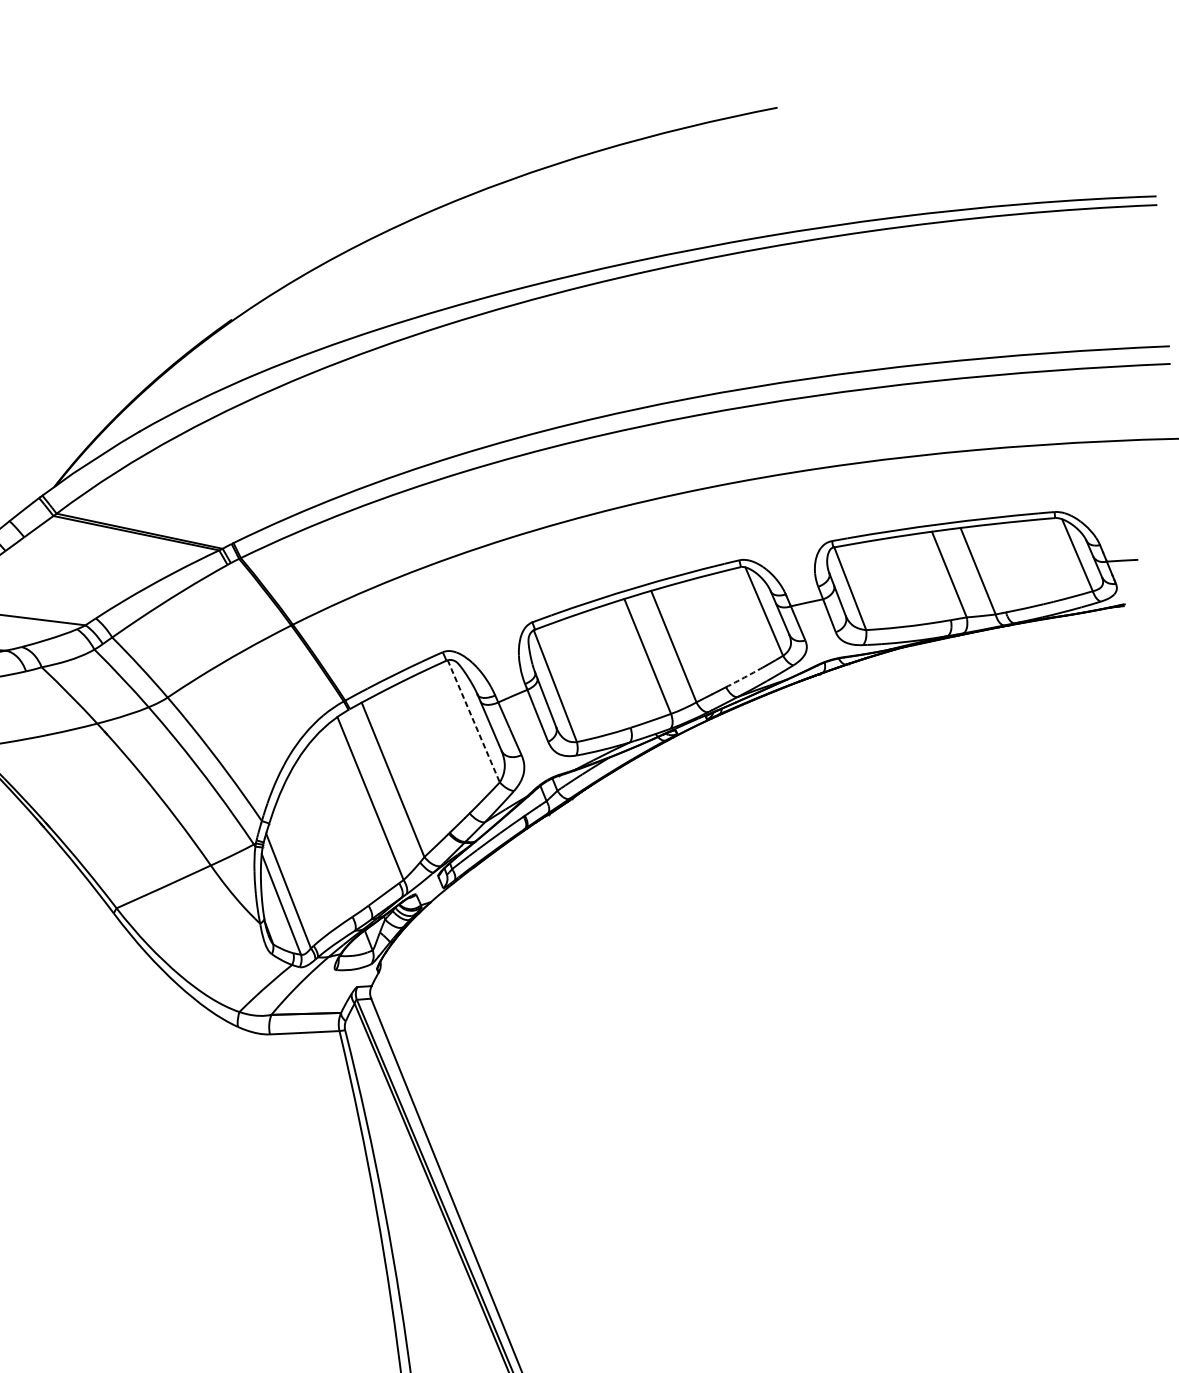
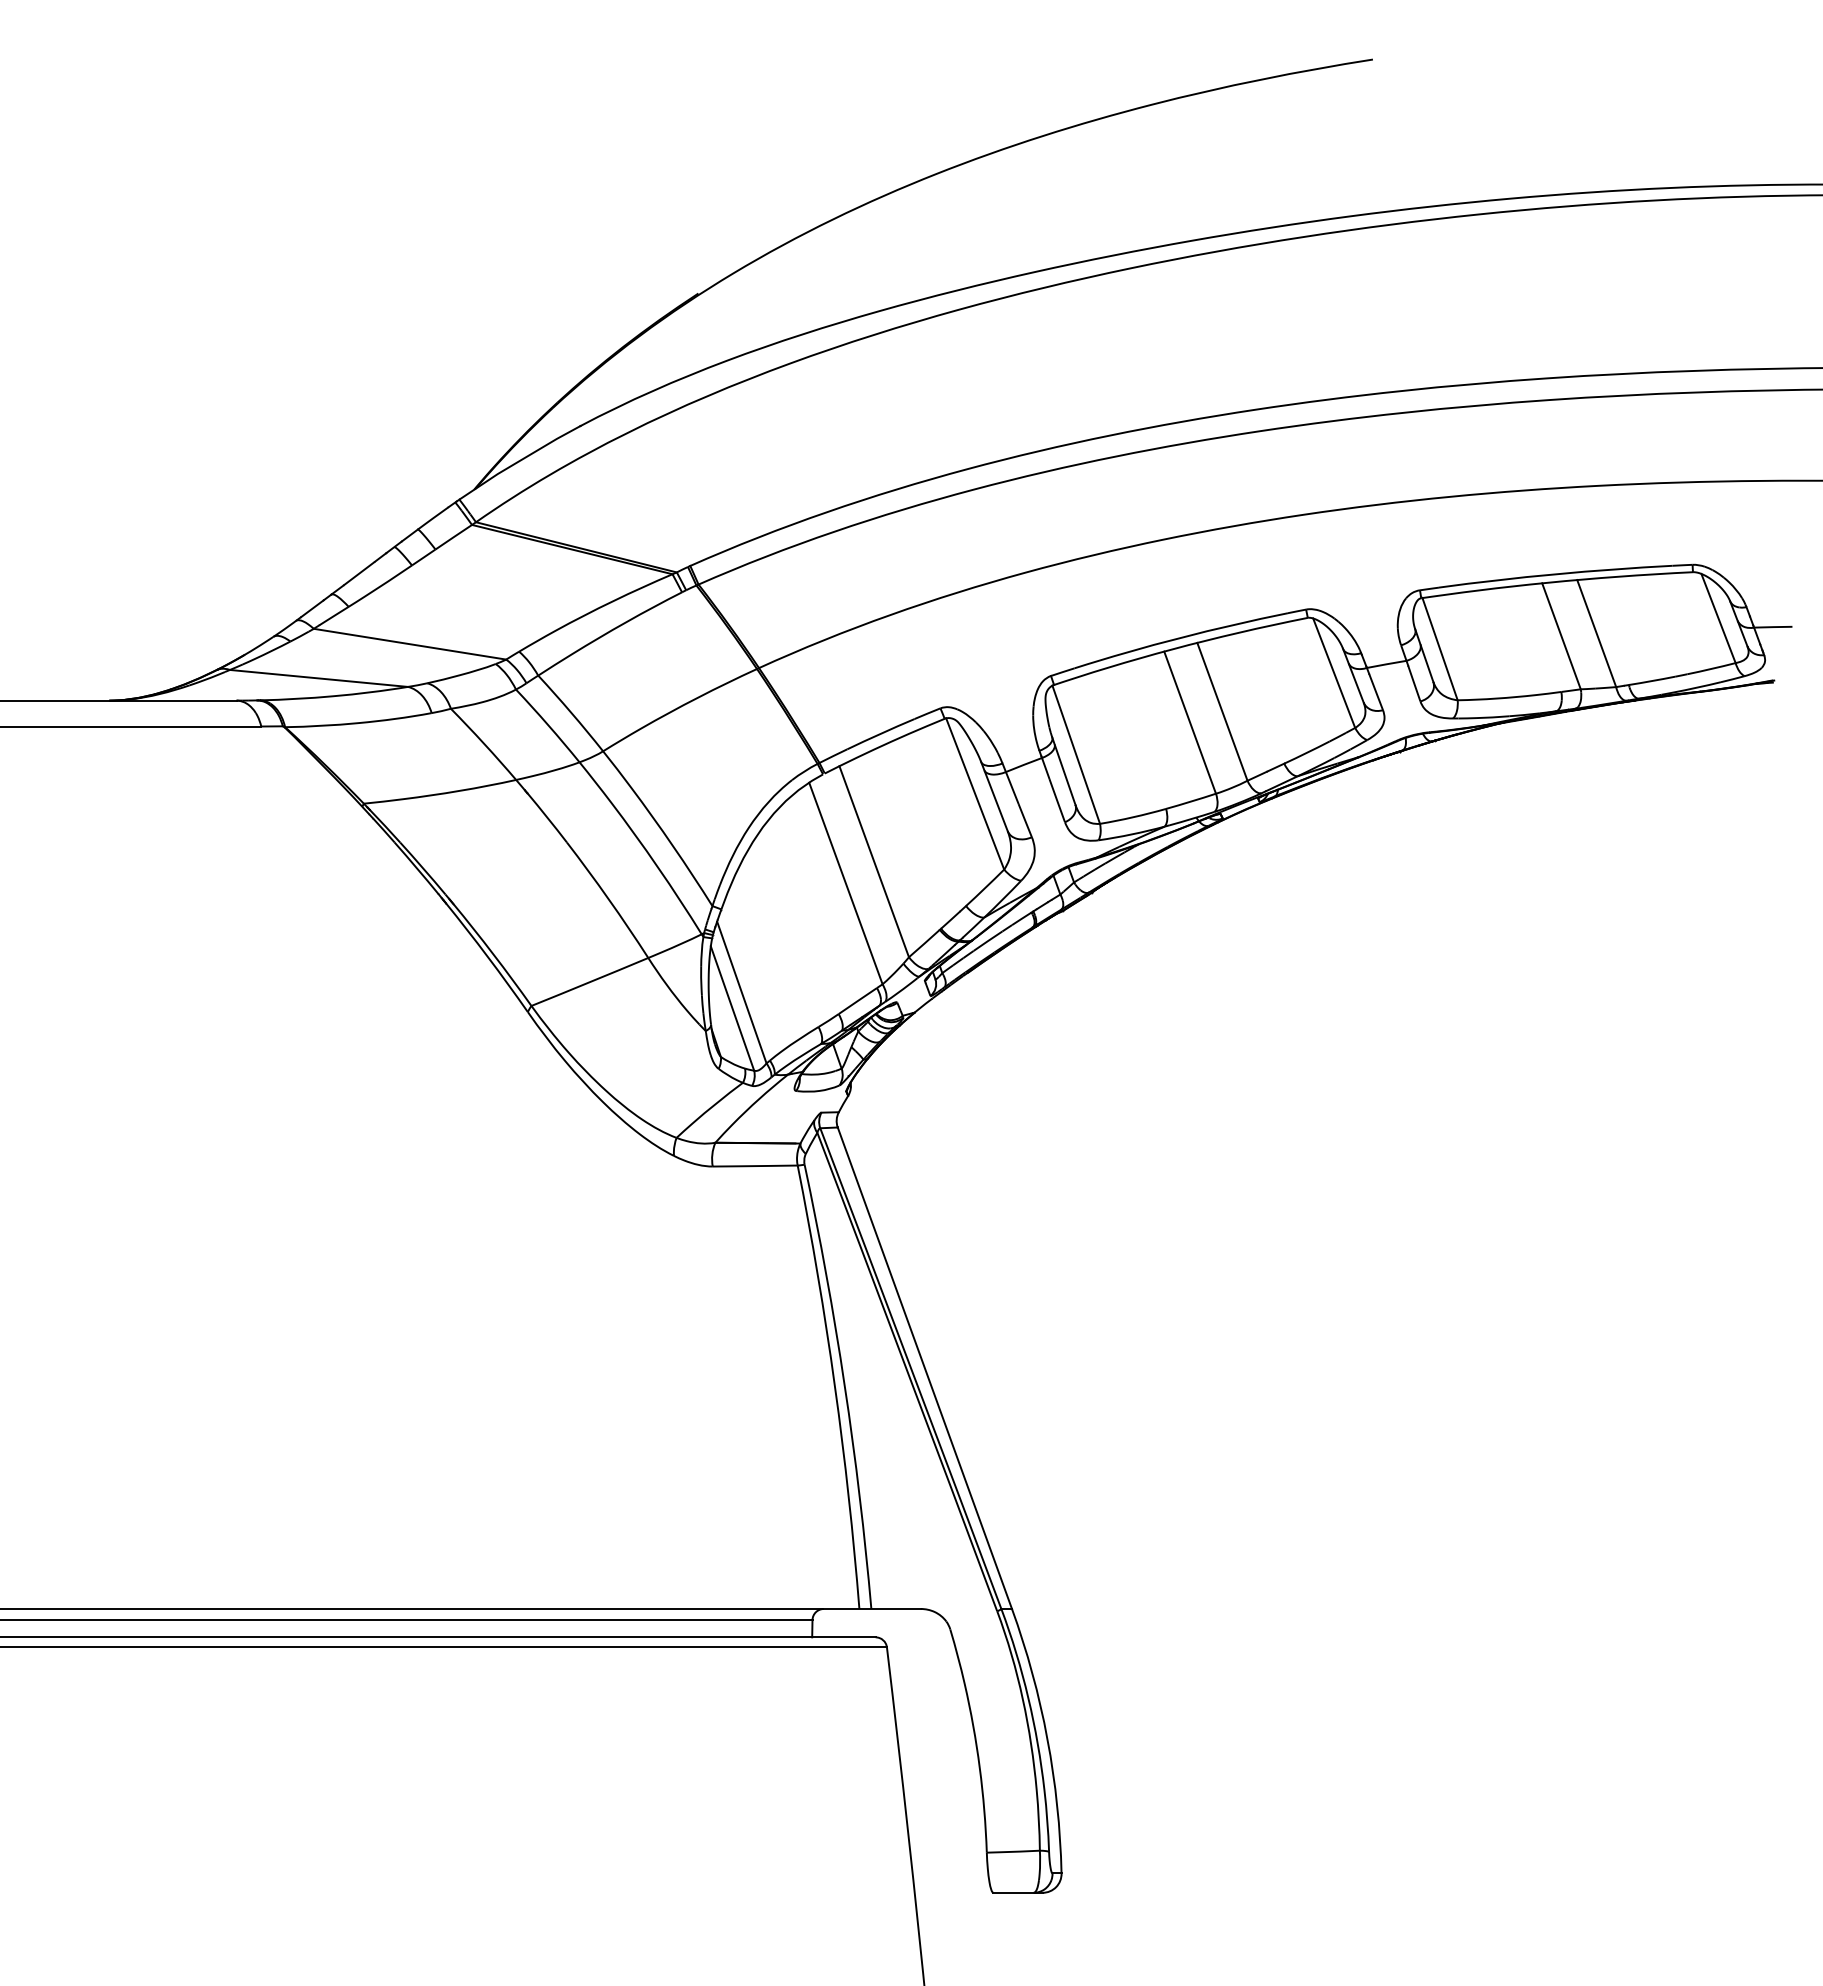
arc: (744, 677) -> (1307, 752), dashed -> solid
line: (474, 721) -> (975, 794), dashed -> solid

